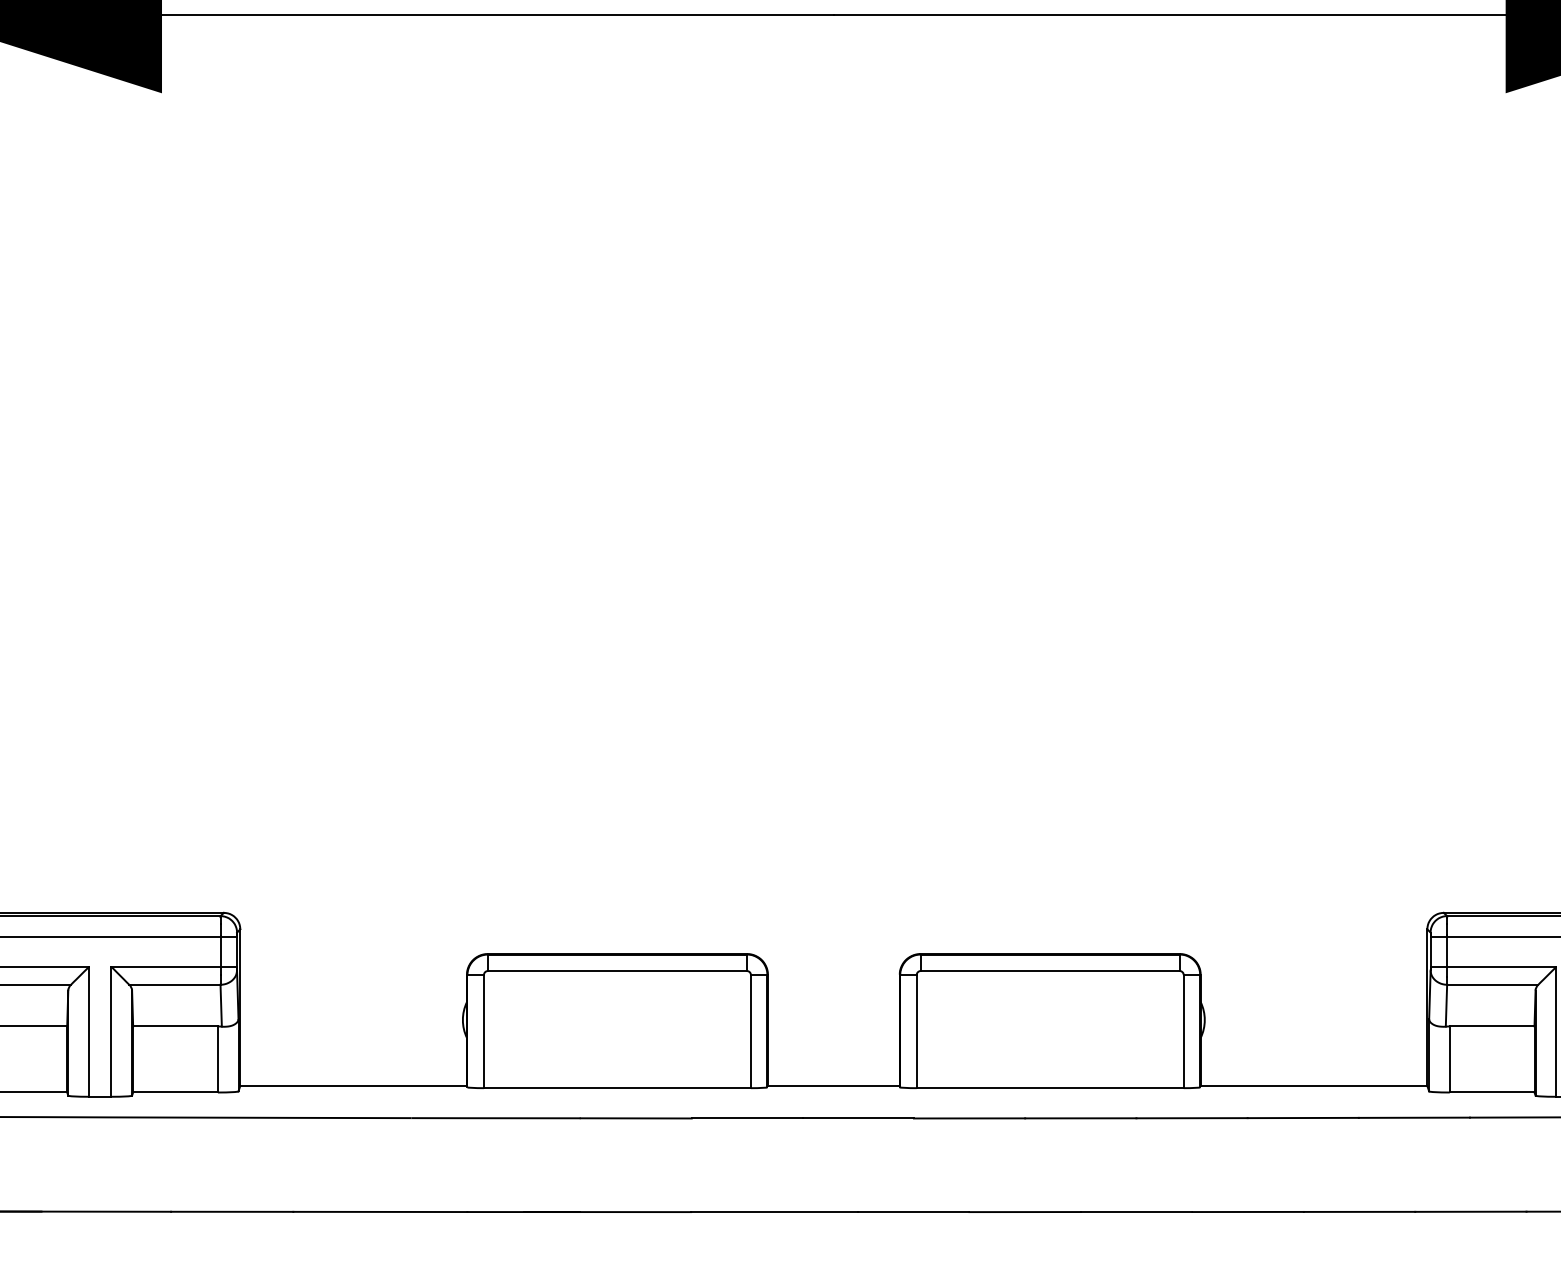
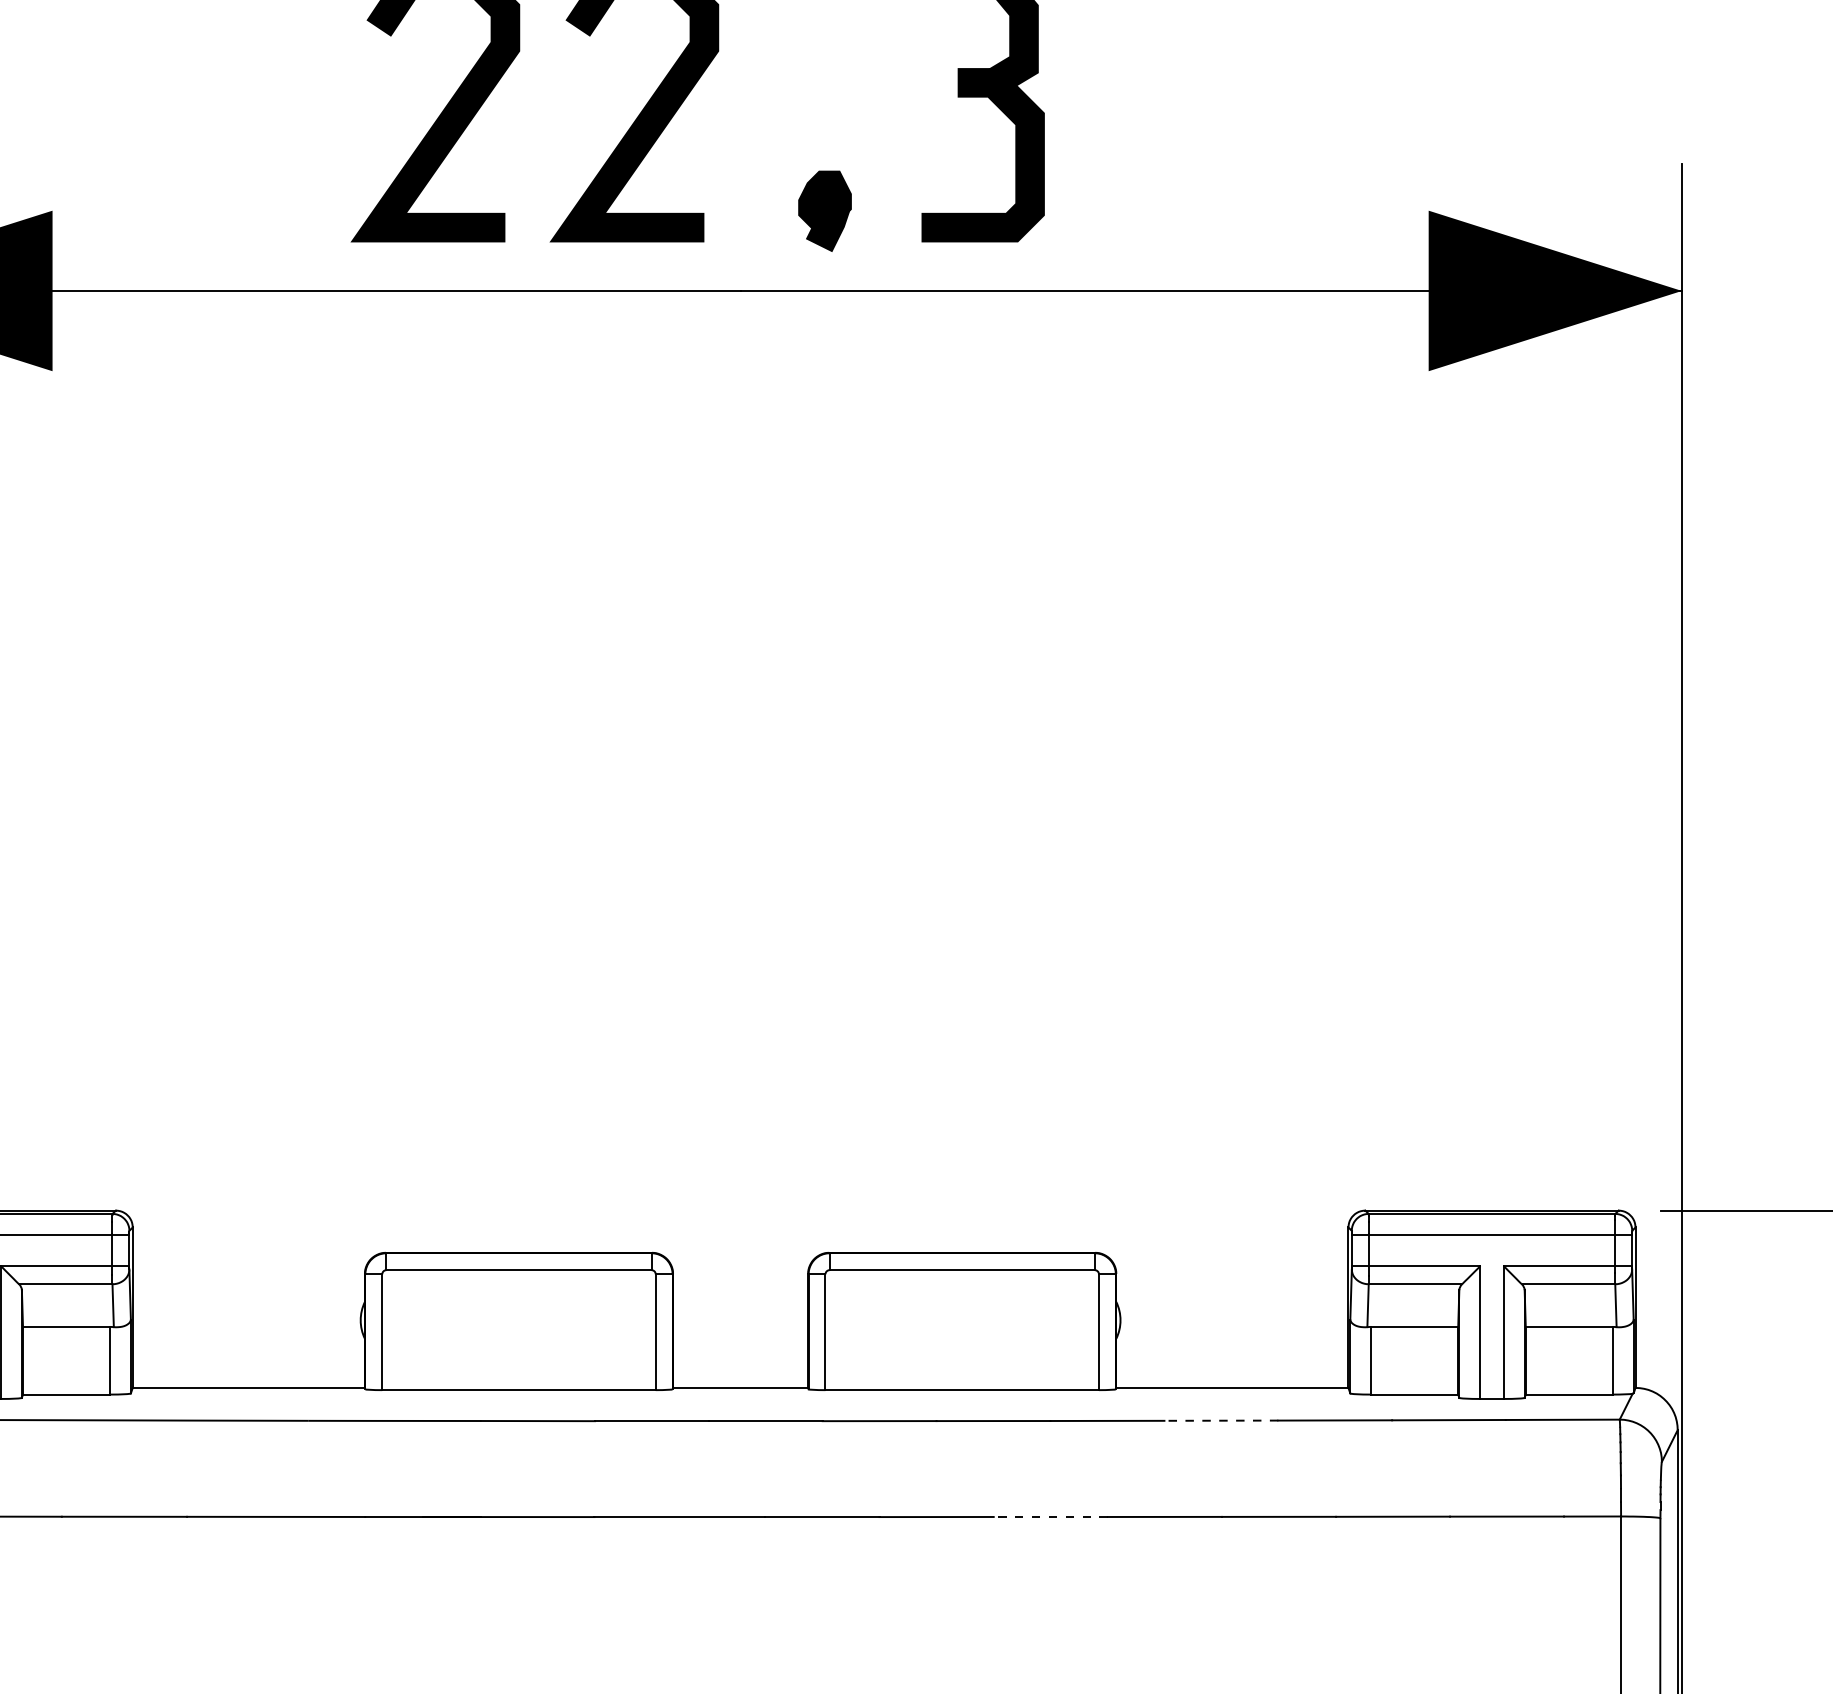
line: (1303, 1117) -> (1221, 1420), solid -> dashed
line: (1136, 1211) -> (1050, 1516), solid -> dashed

